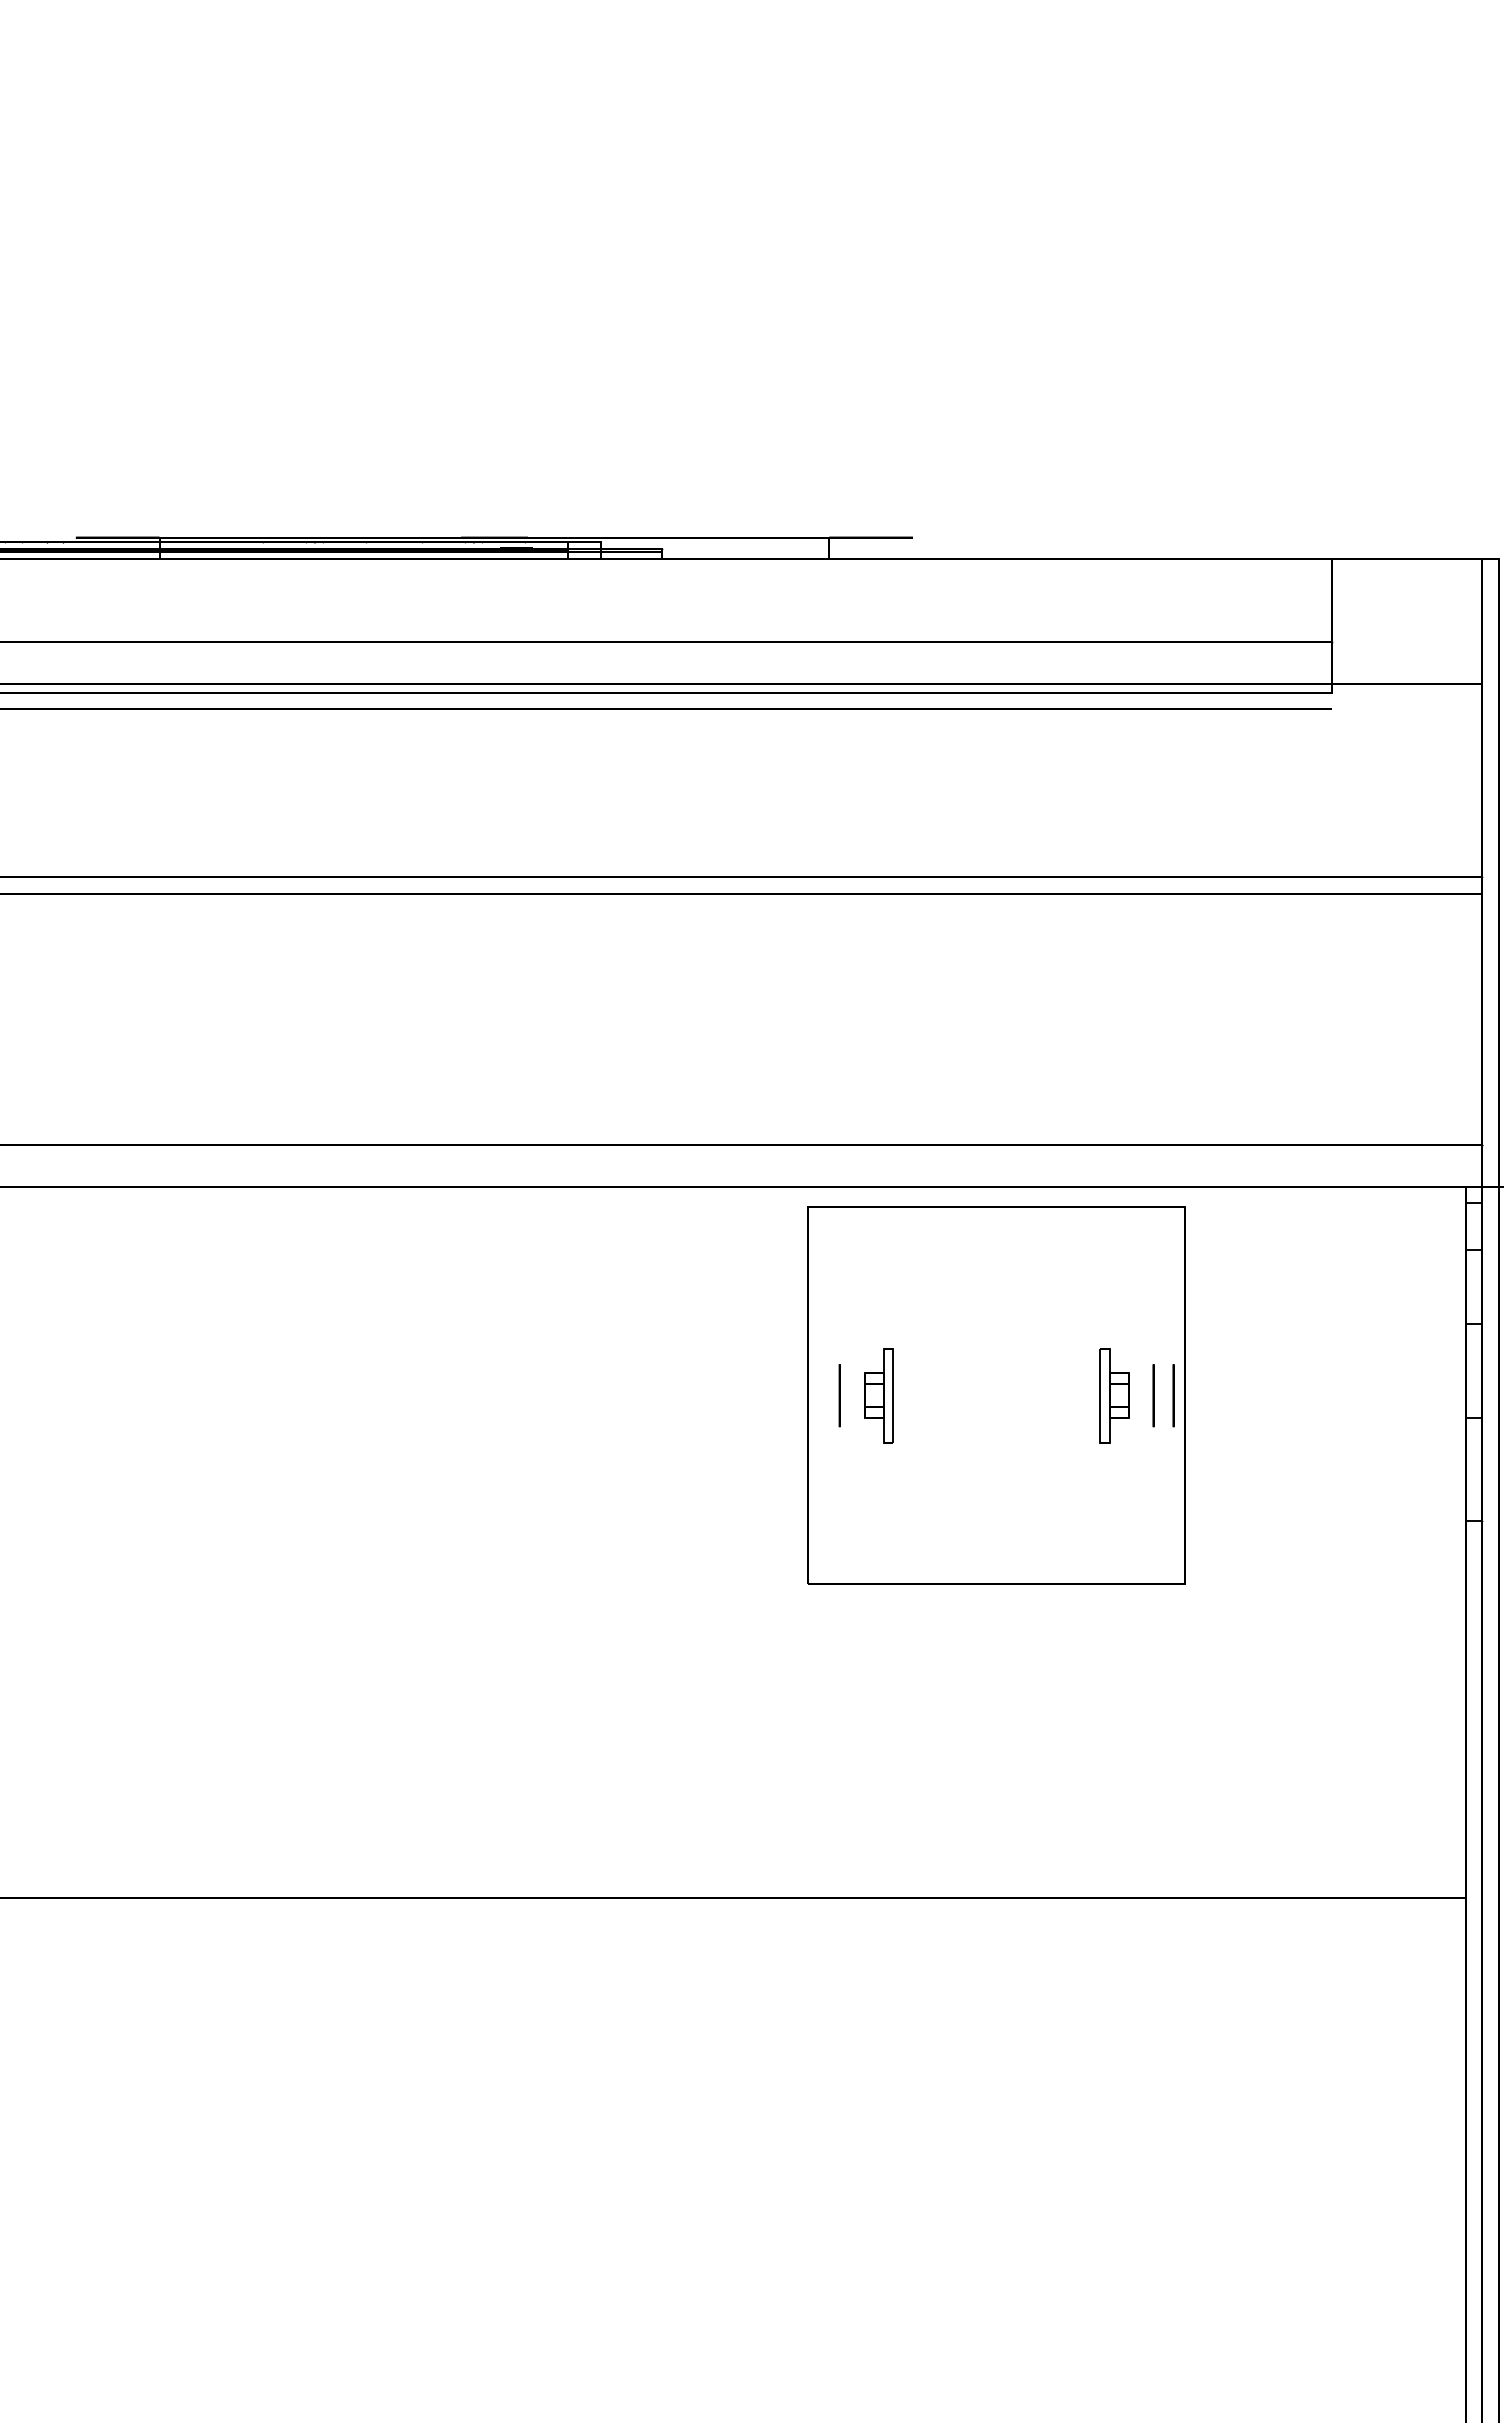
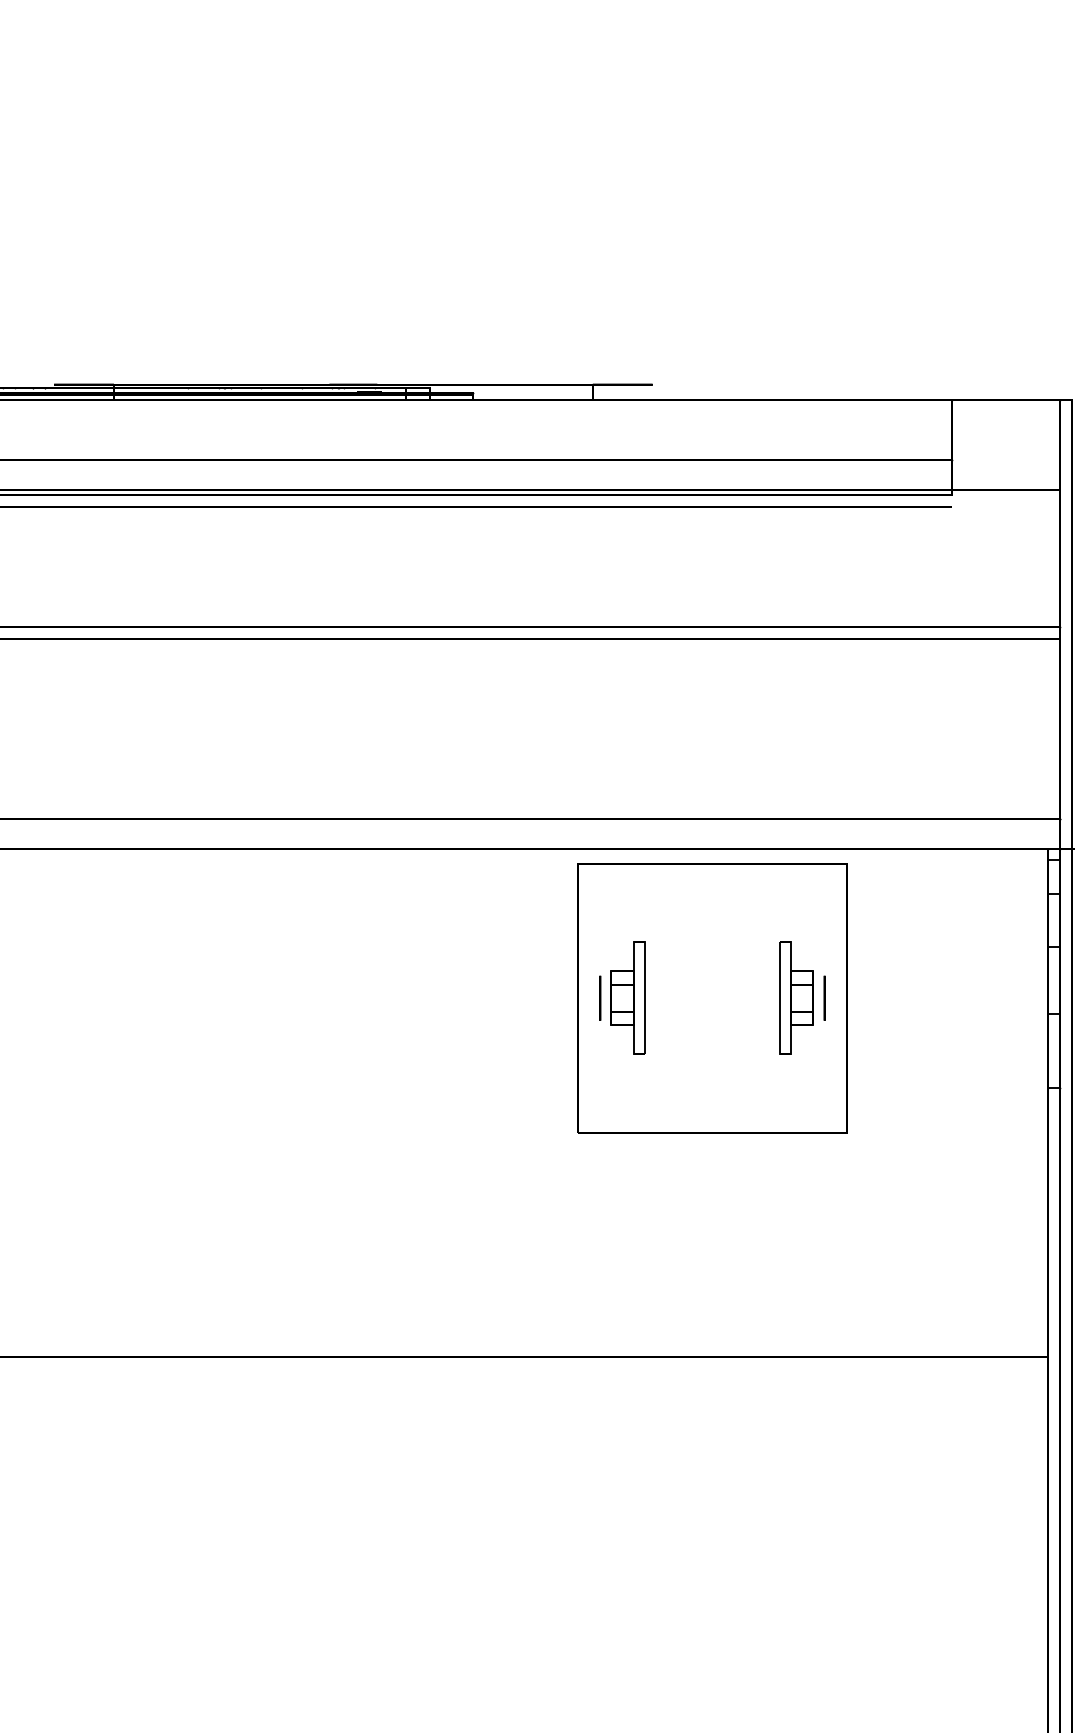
part: (878, 1395) -> (627, 998), size x1.67
part: (1114, 1395) -> (796, 998), size x1.67
circle: (1173, 1395) -> (838, 998), removed

